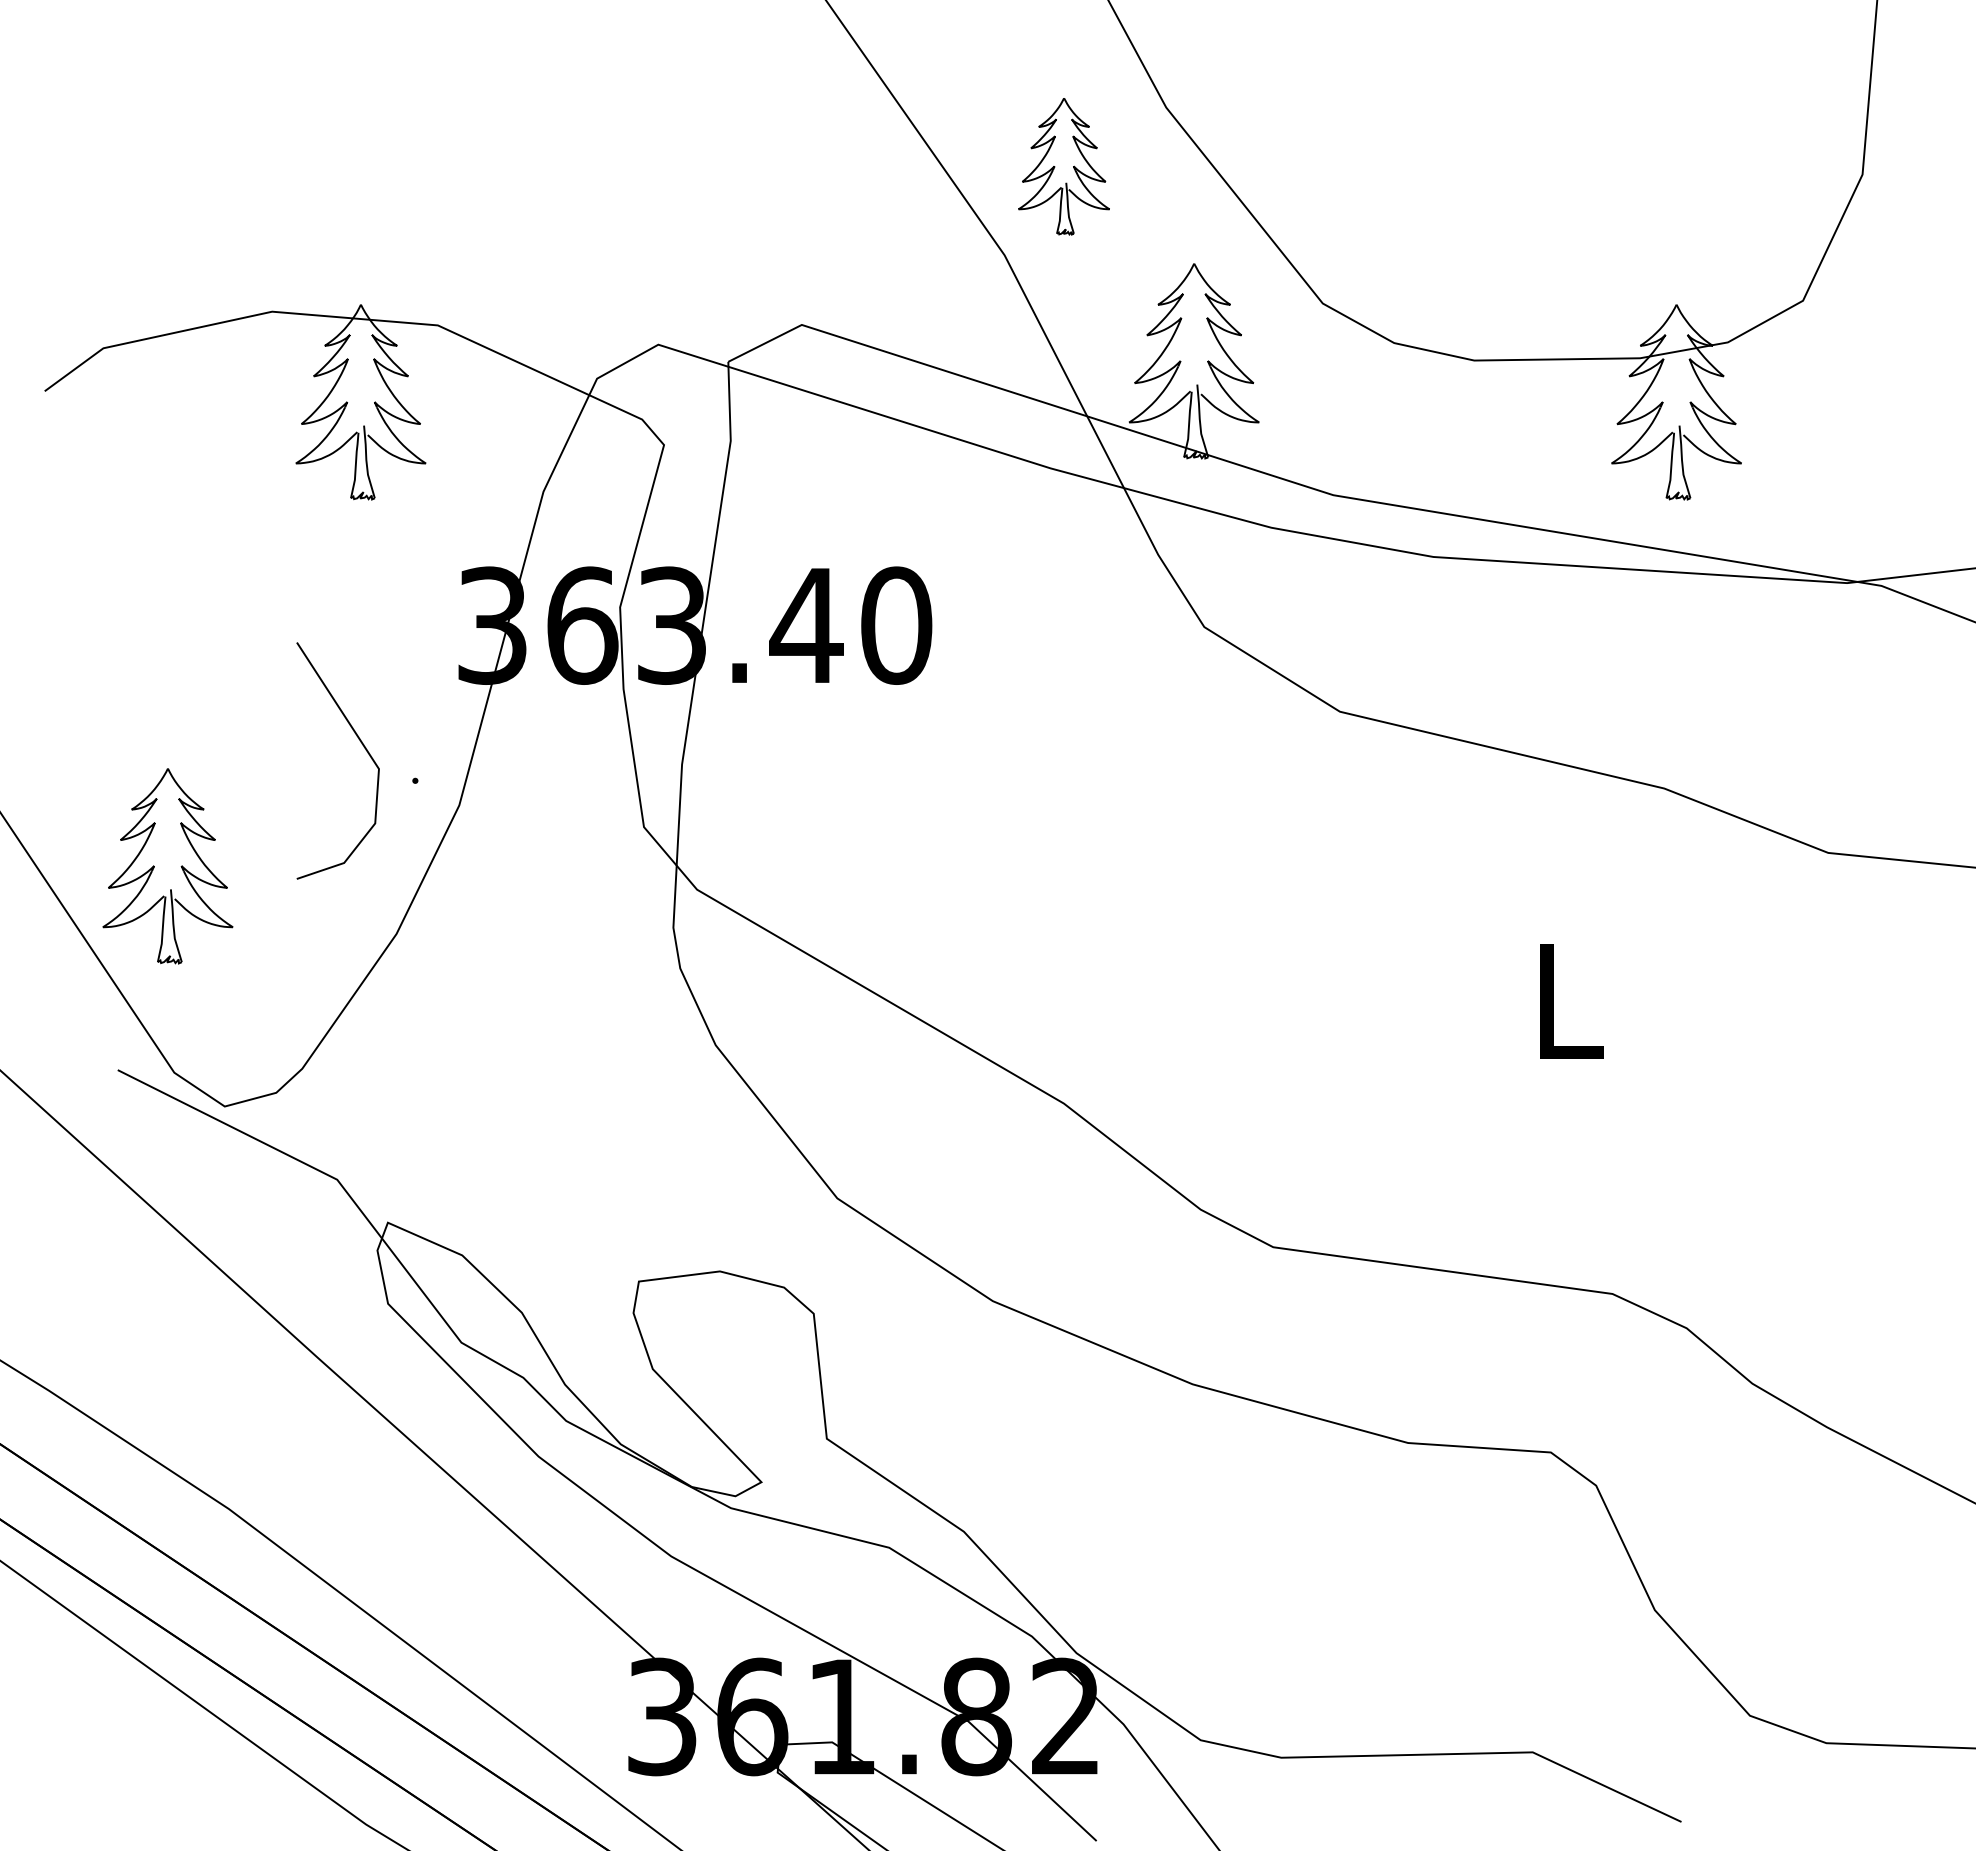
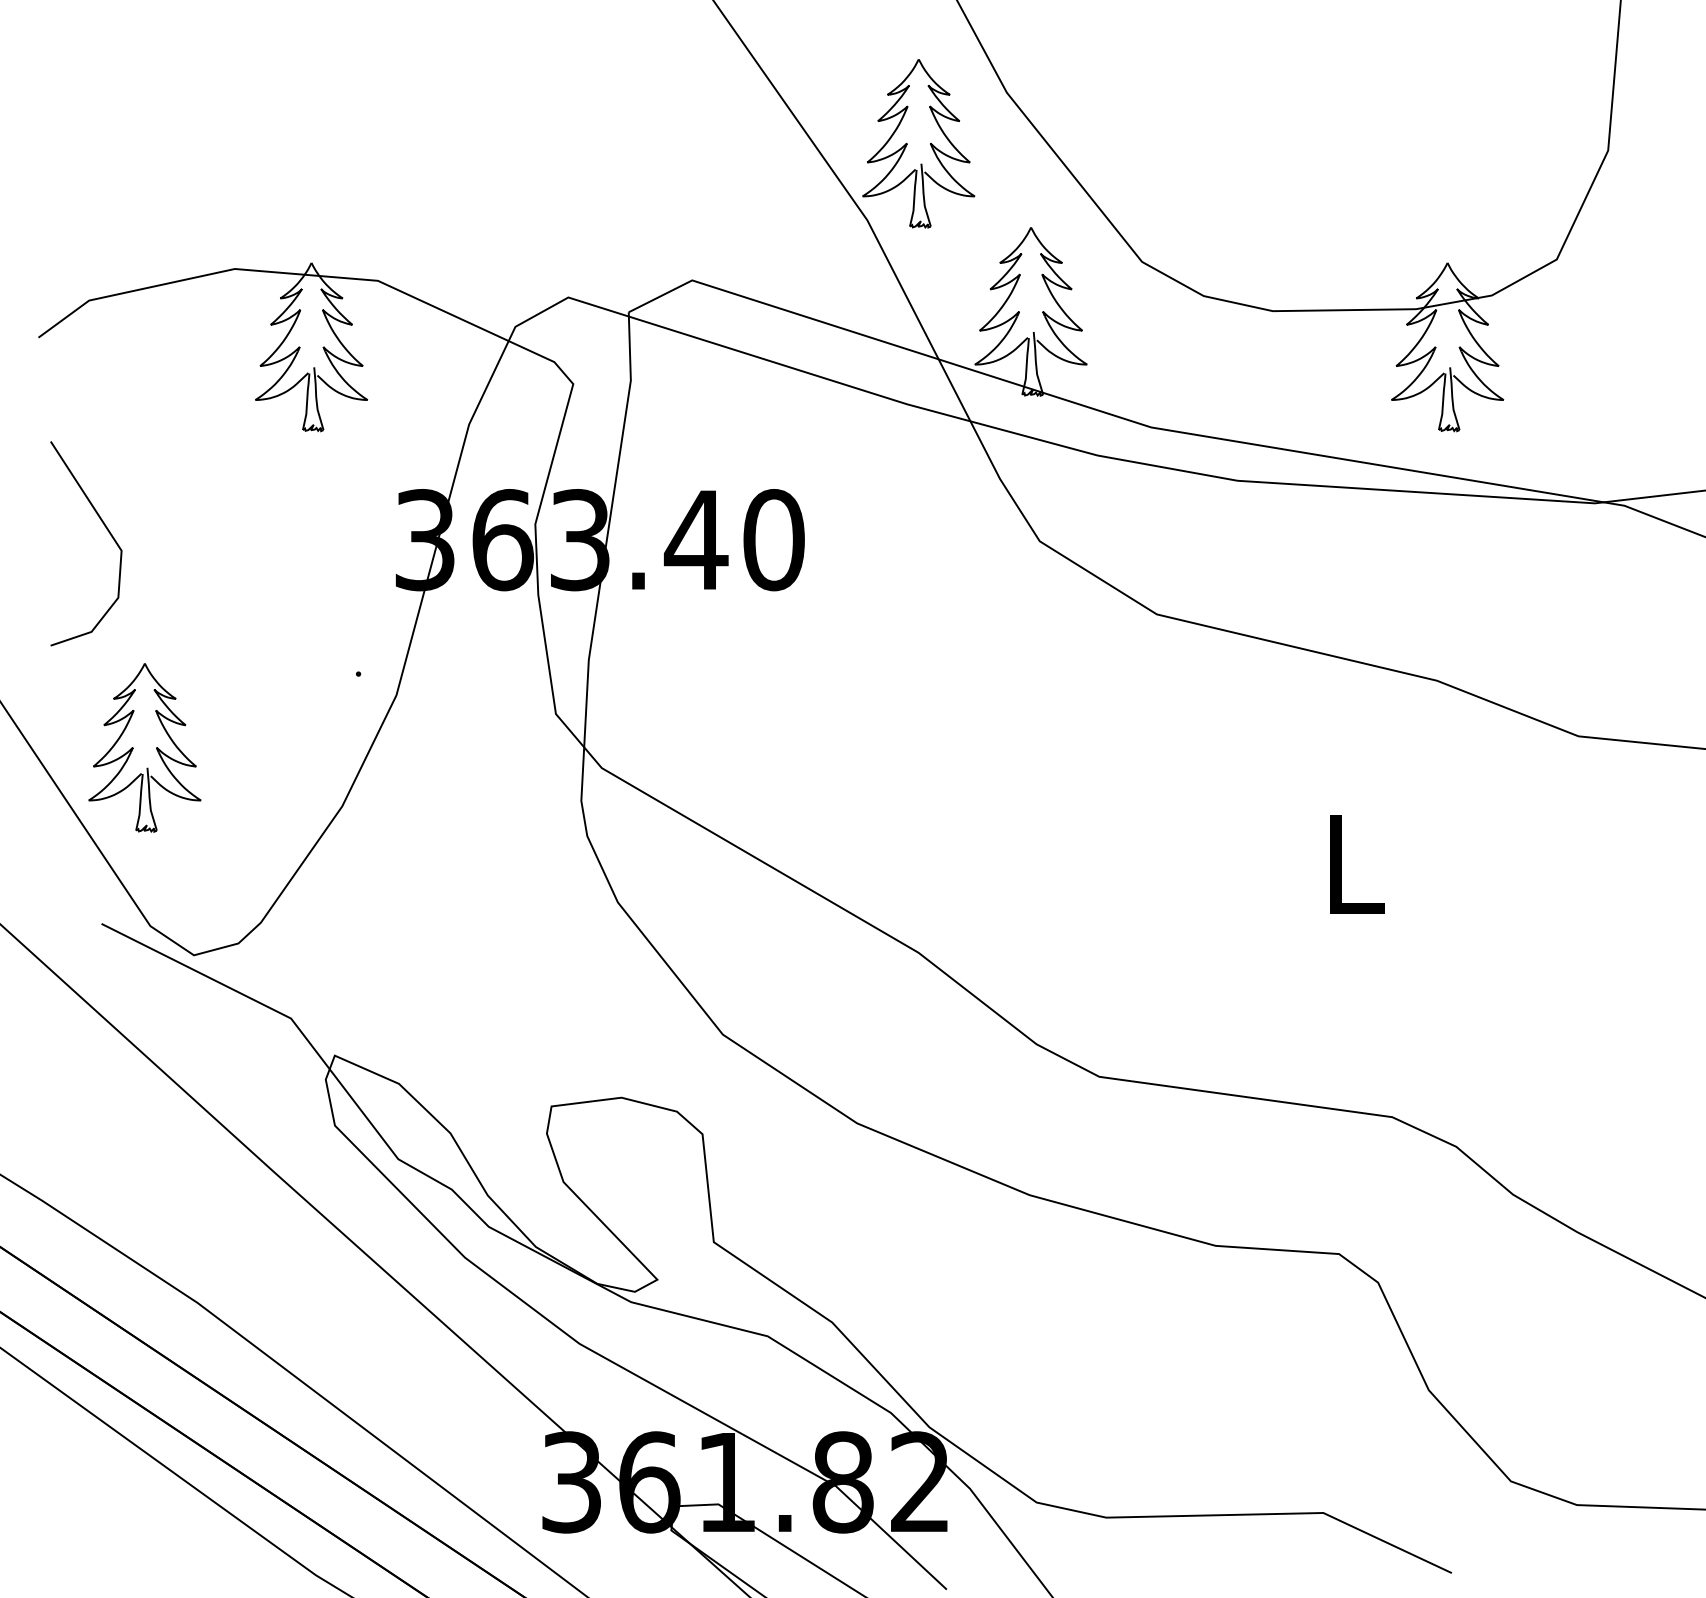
part: (1063, 166) -> (918, 143), size x1.43
line: (363, 747) -> (108, 532), moved

